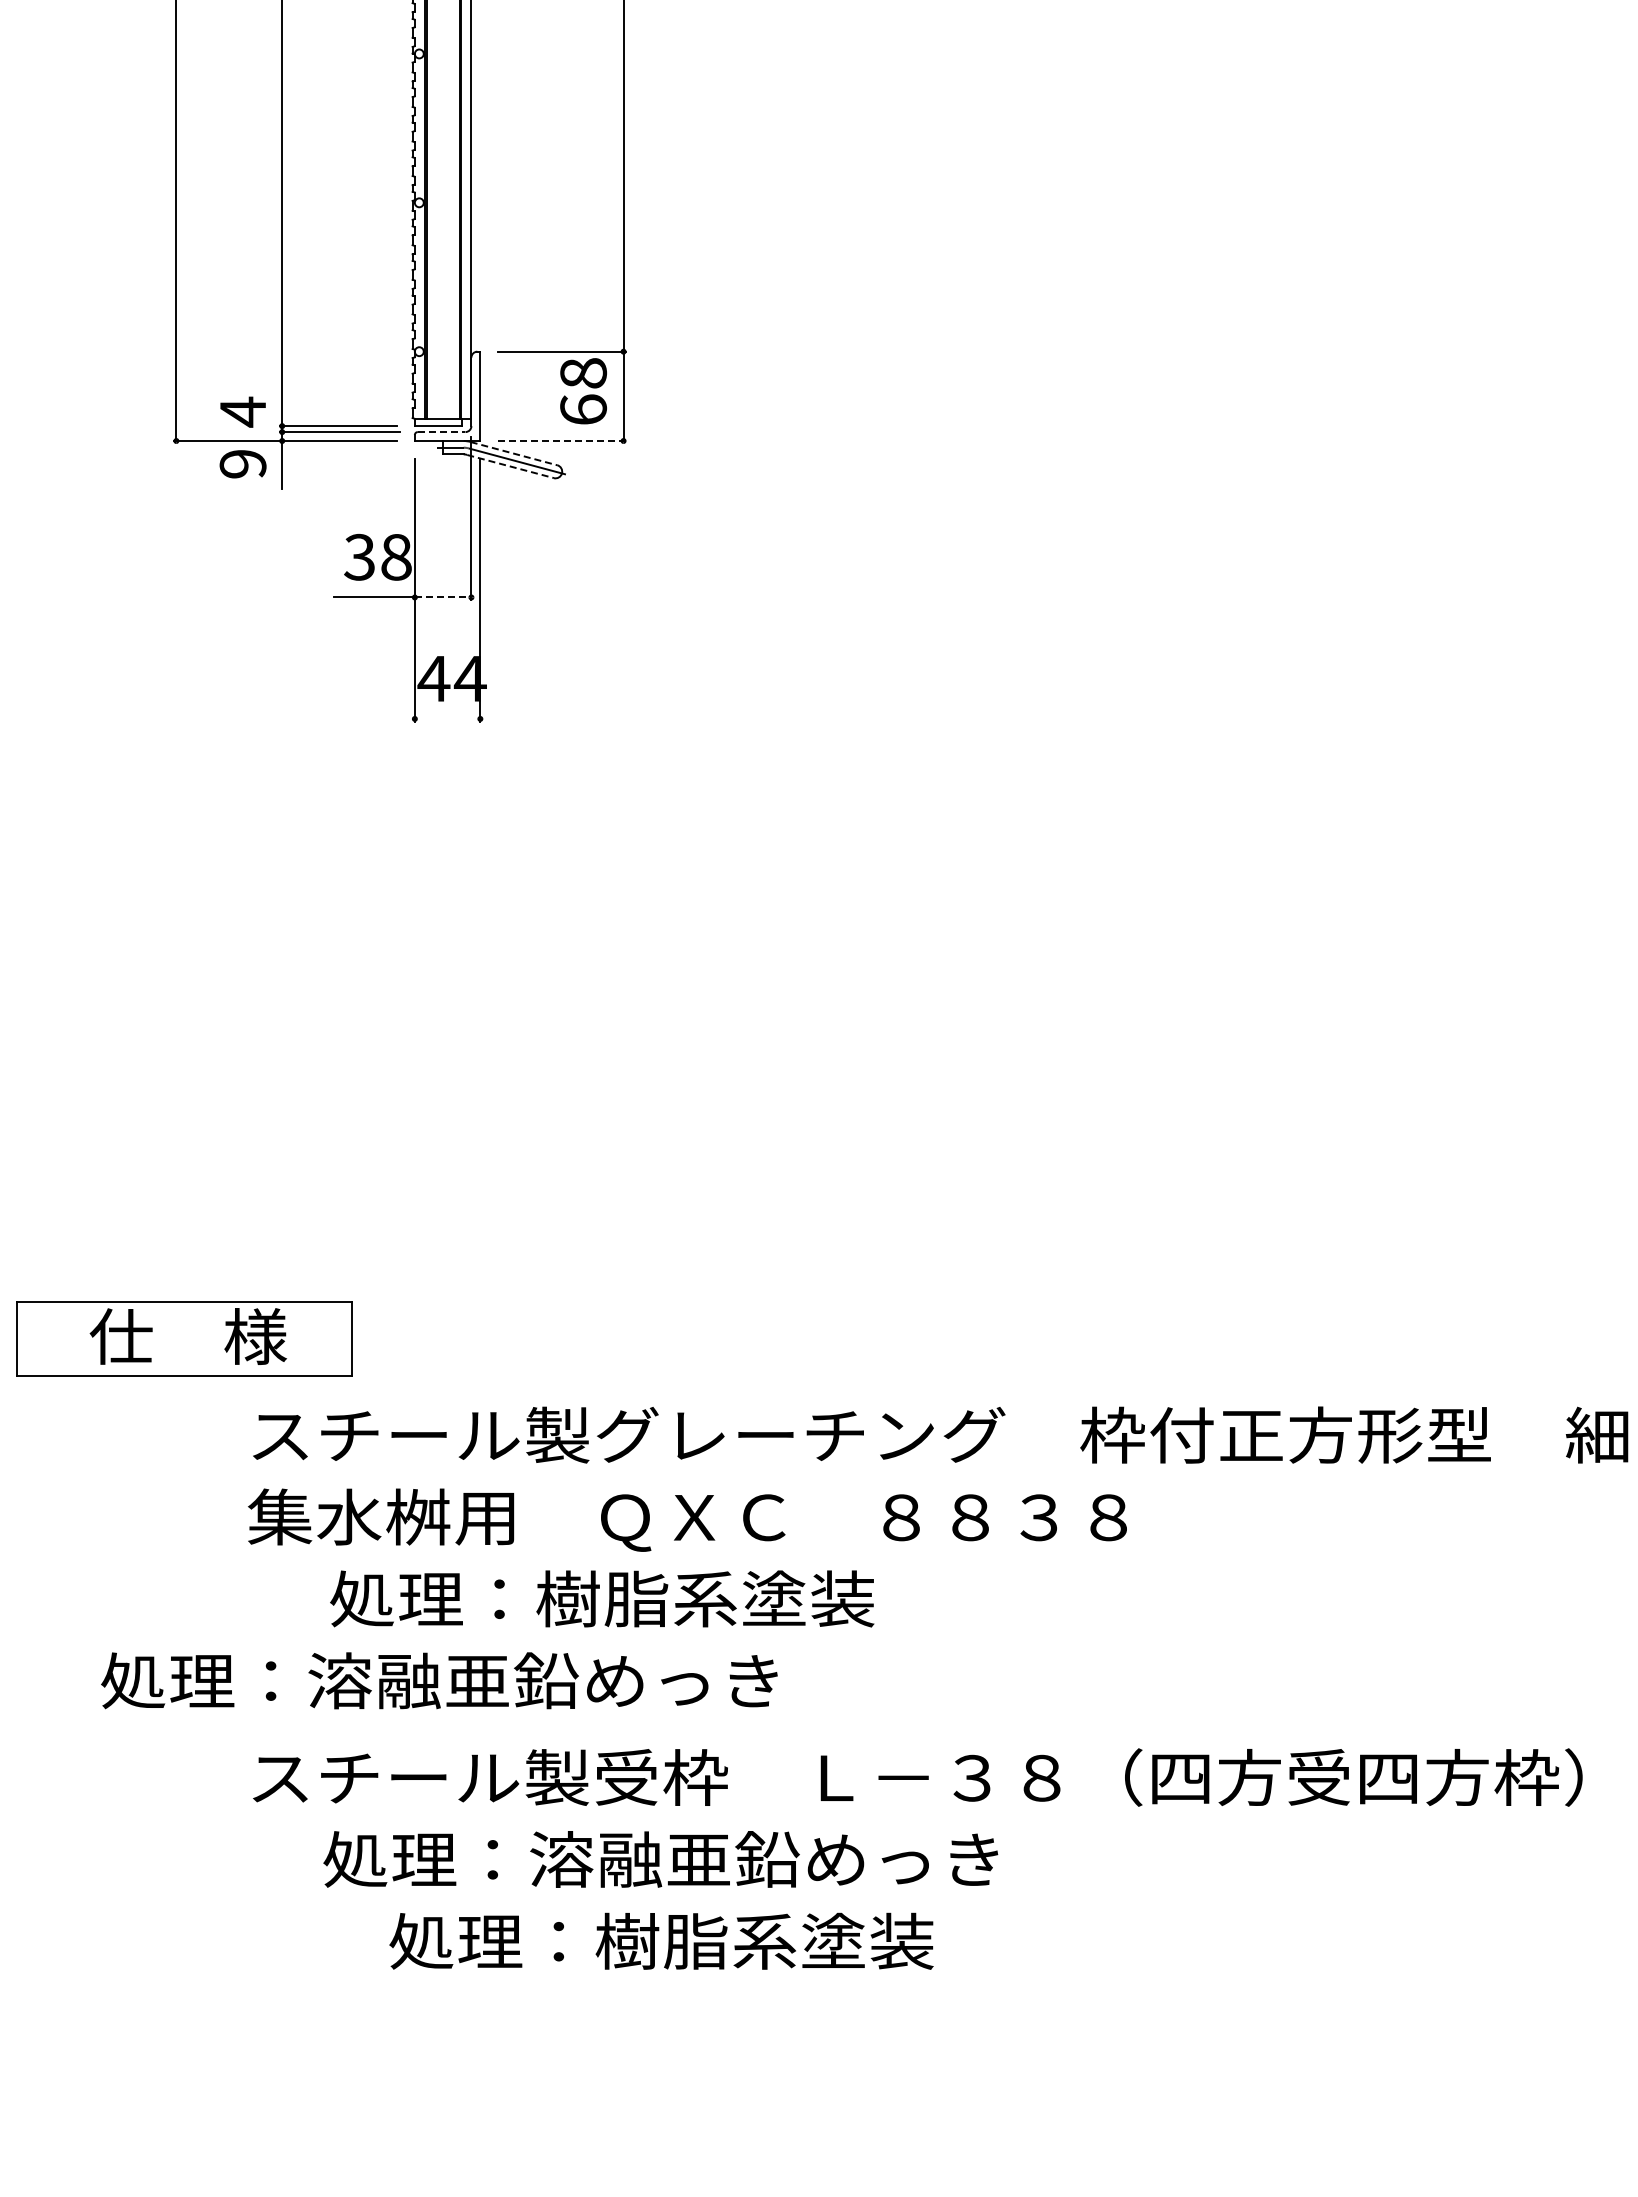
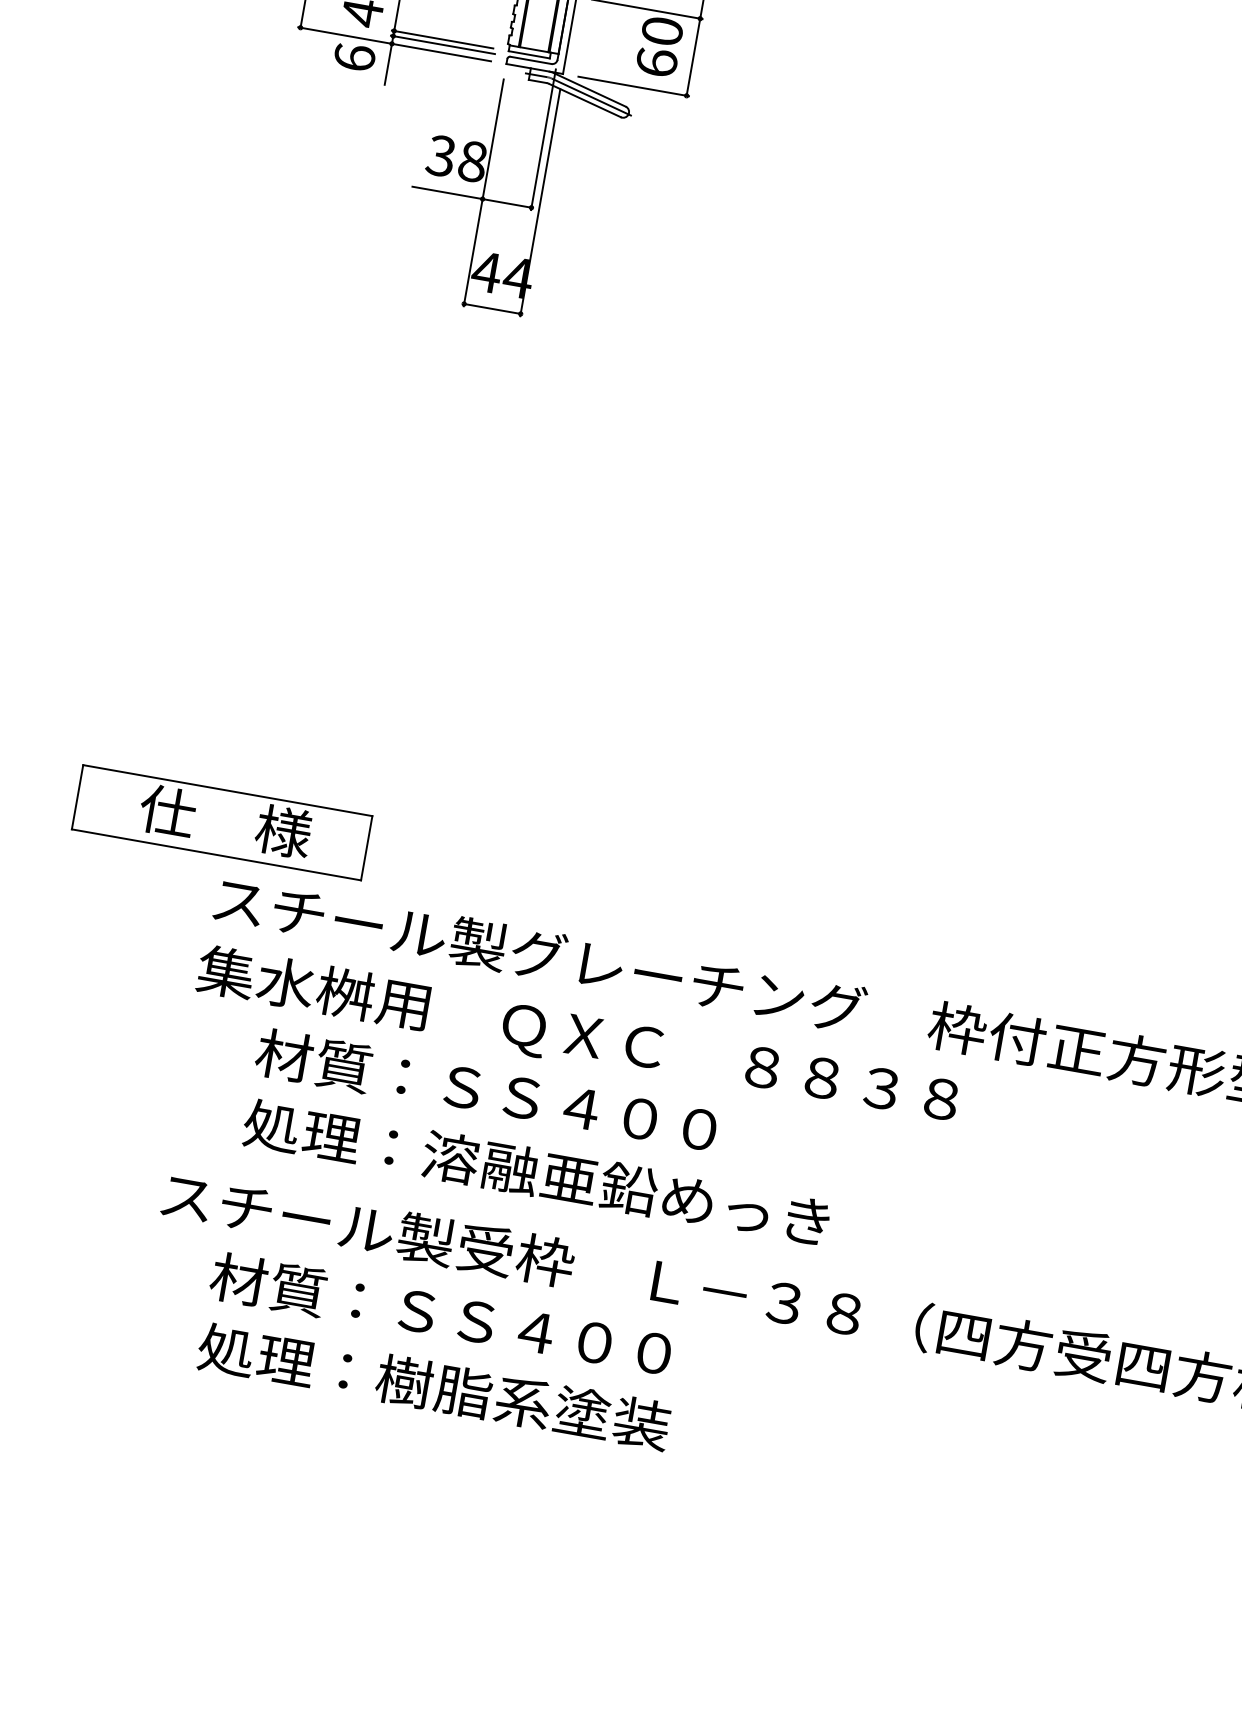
text: (583, 373) -> (662, 31), 68 -> 60
line: (441, 432) -> (530, 60), dashed -> solid
line: (561, 441) -> (632, 86), dashed -> solid
line: (514, 453) -> (590, 89), dashed -> solid
text: (242, 463) -> (354, 57), 9 -> 6
line: (510, 466) -> (585, 100), dashed -> solid
line: (443, 597) -> (507, 203), dashed -> solid
line: (447, 718) -> (492, 308), added
part: (184, 1338) -> (221, 822), moved
text: (601, 1598) -> (491, 1091), 処理：樹脂系塗装 -> 材質：ＳＳ４００
text: (439, 1680) -> (536, 1172), moved
text: (660, 1859) -> (502, 1325), 処理：溶融亜鉛めっき -> 材質：ＳＳ４００
text: (661, 1940) -> (434, 1386), moved

